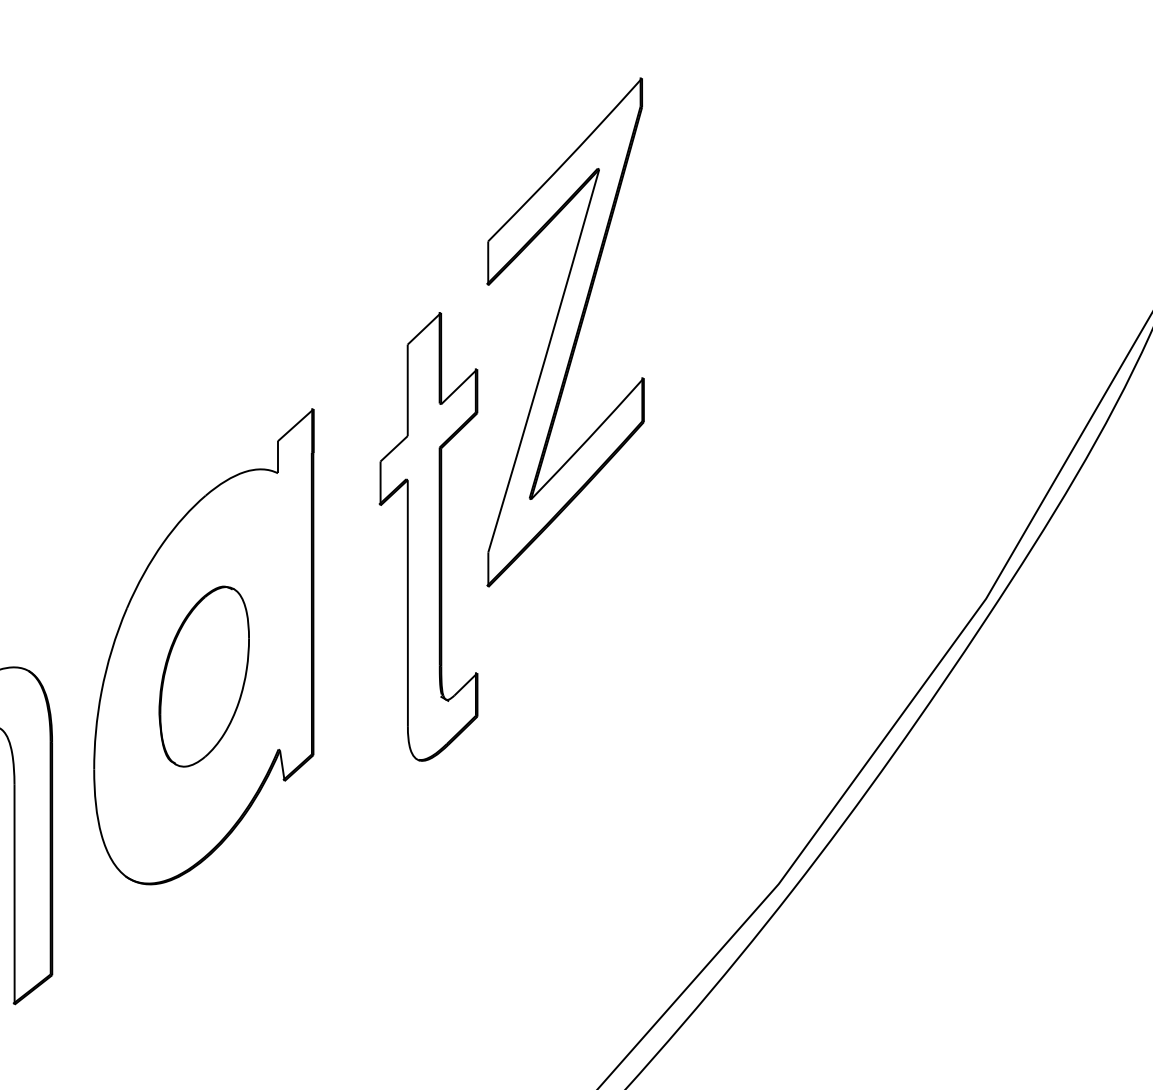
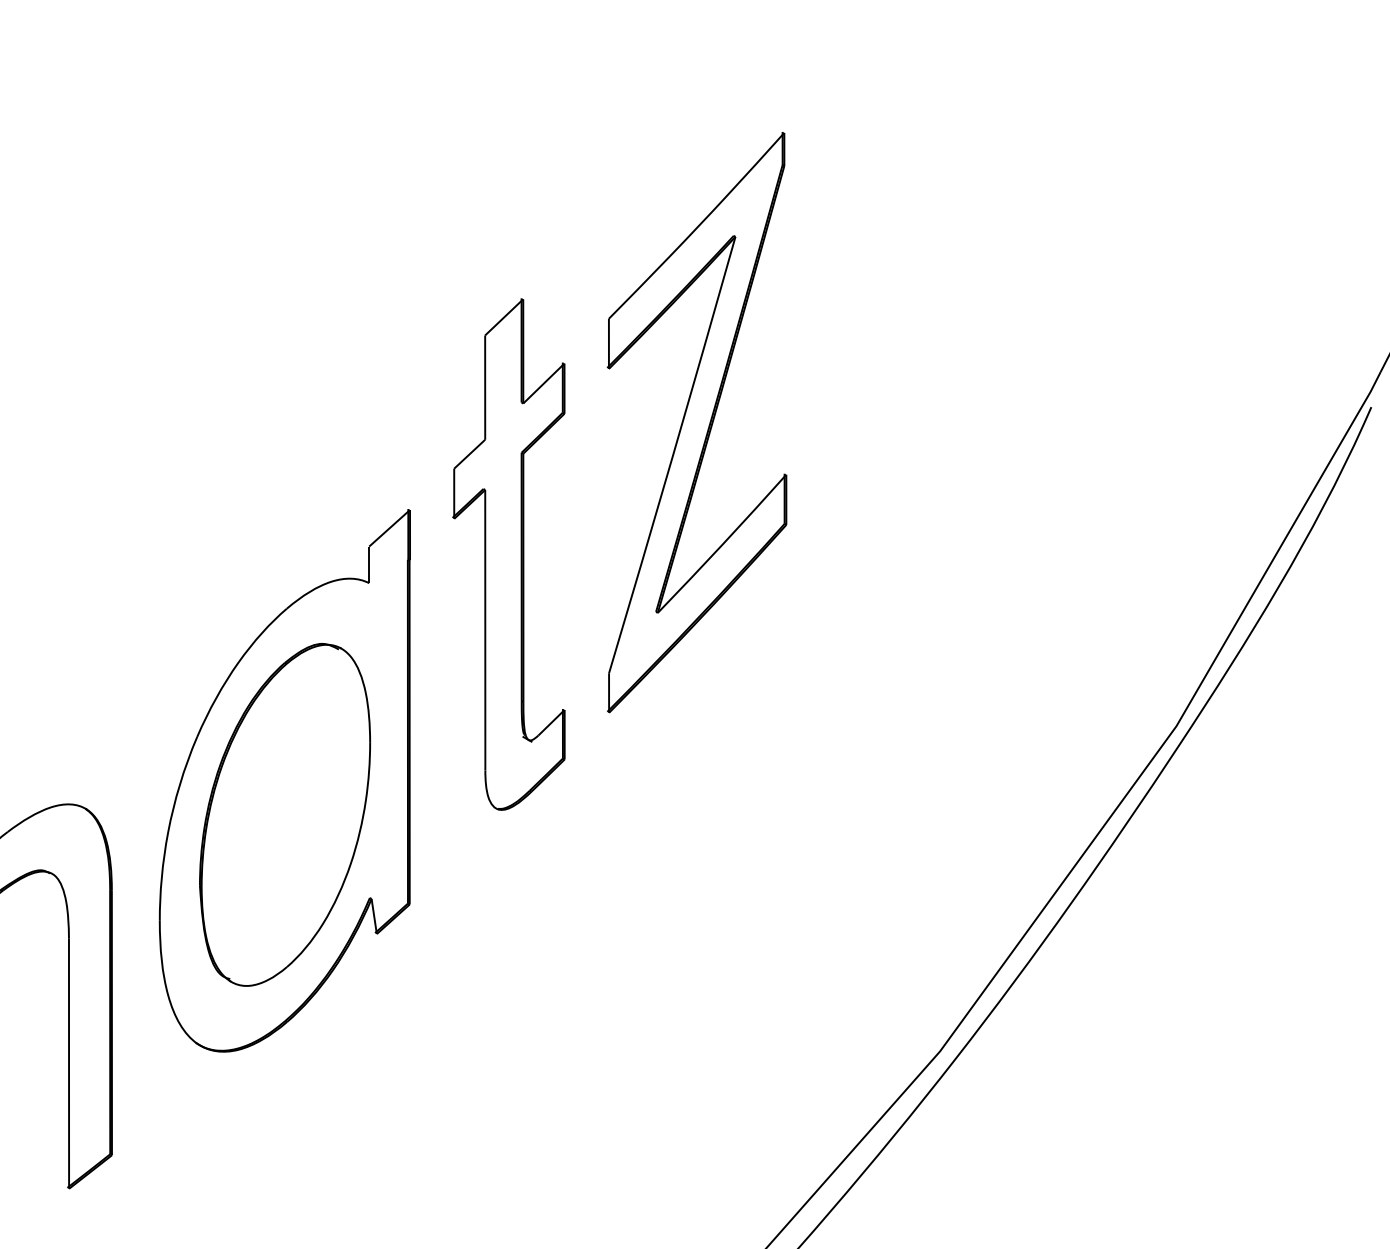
part: (428, 536) -> (508, 554), moved
part: (204, 676) -> (285, 814), size x1.67

